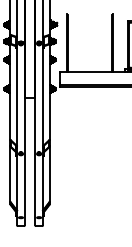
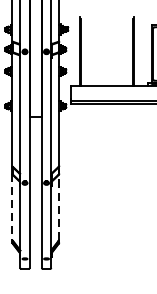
line: (49, 173) -> (58, 206), solid -> dashed
line: (10, 174) -> (12, 207), solid -> dashed

